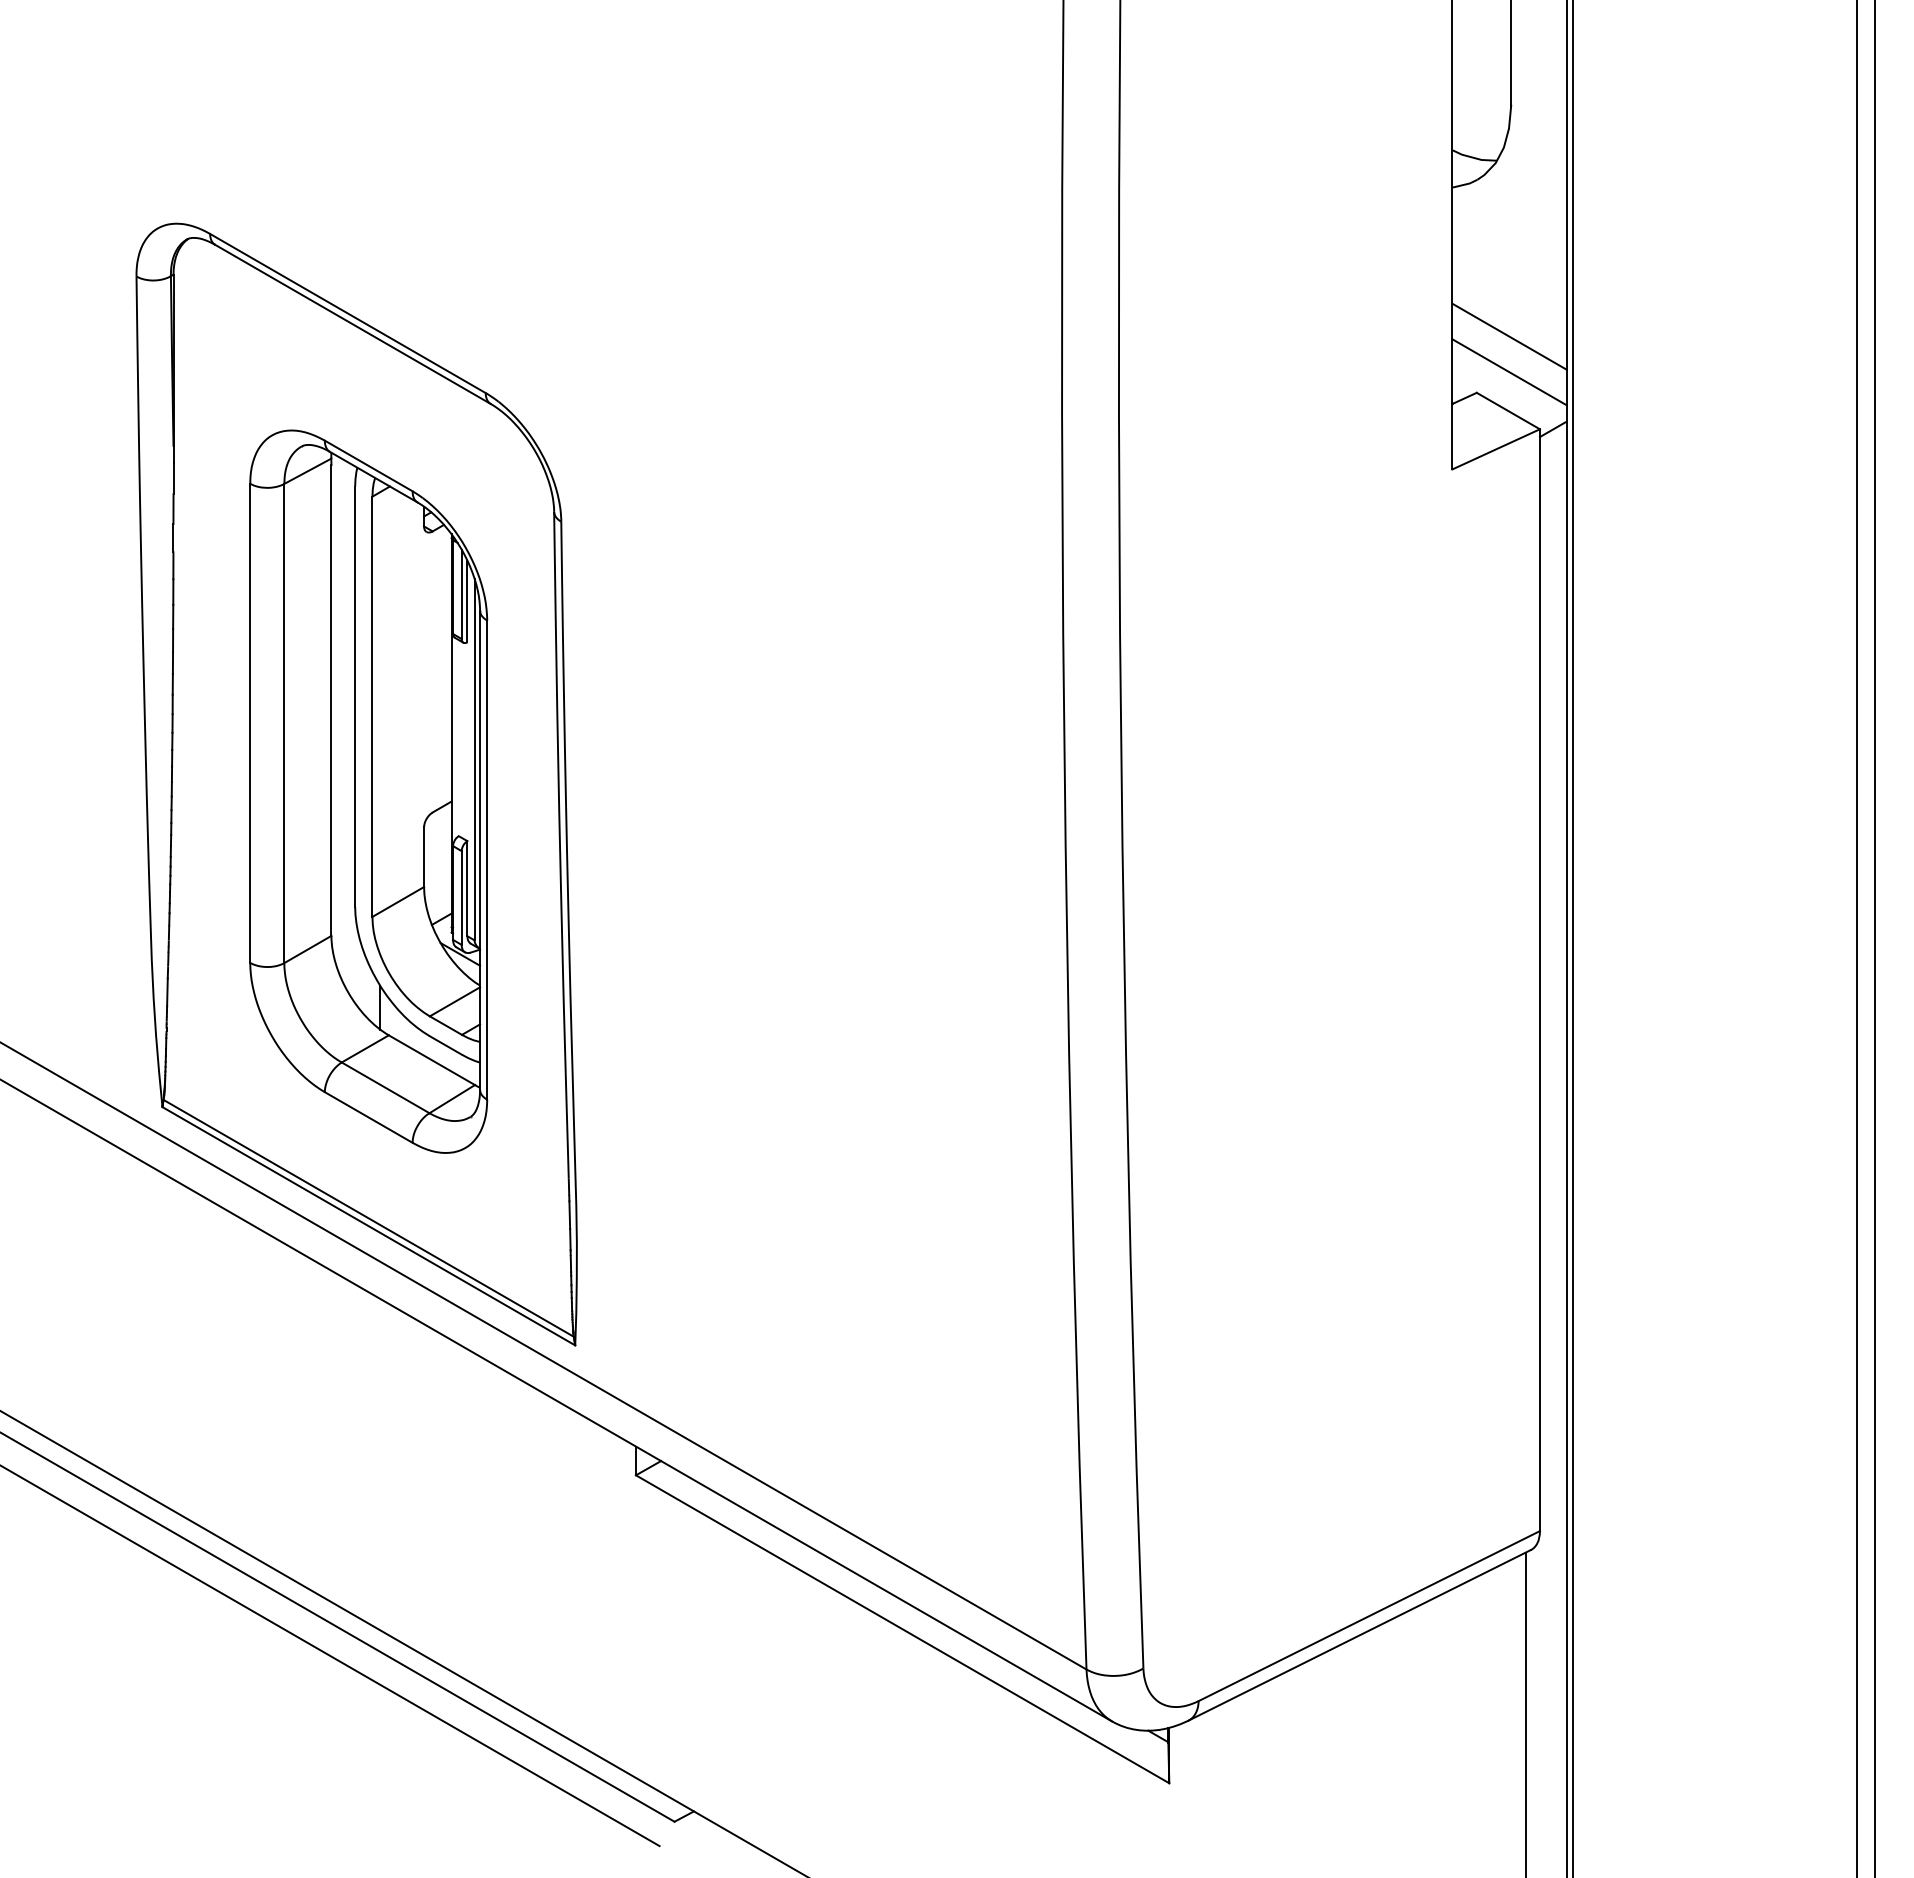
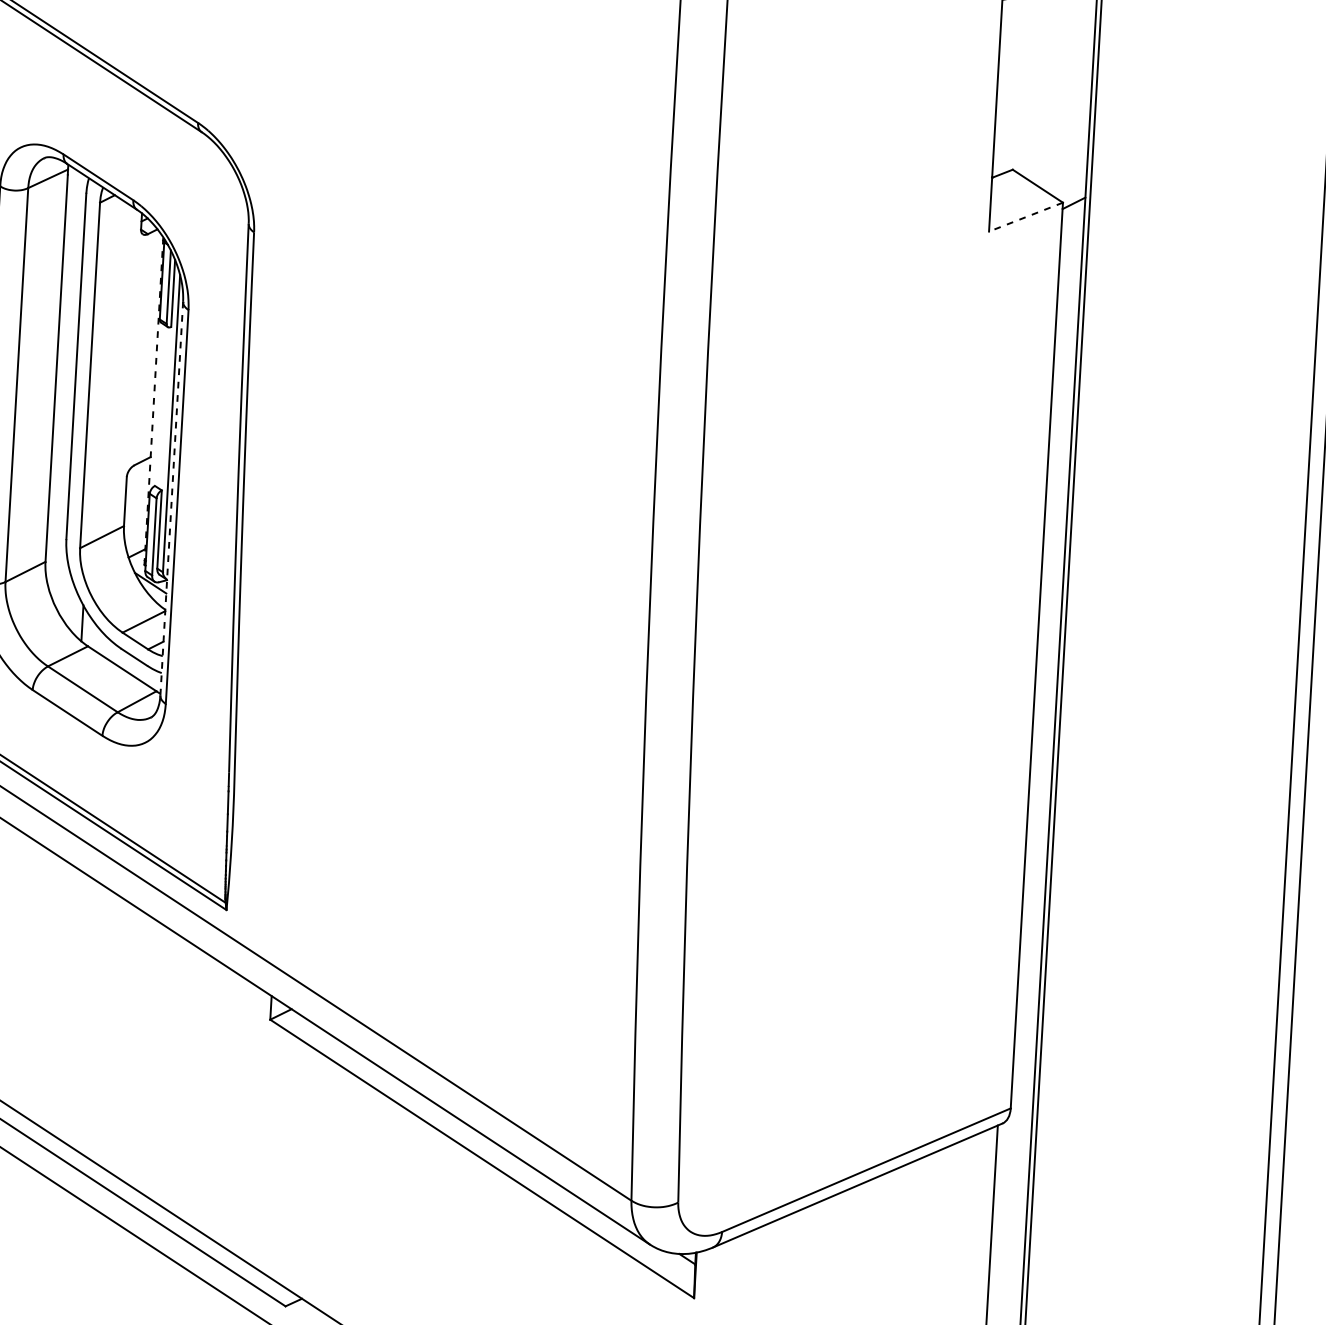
line: (1509, 336) -> (1042, 124), removed
line: (1509, 372) -> (1040, 154), removed
line: (1495, 449) -> (1025, 217), solid -> dashed
line: (451, 732) -> (153, 400), solid -> dashed
line: (480, 850) -> (172, 498), solid -> dashed

